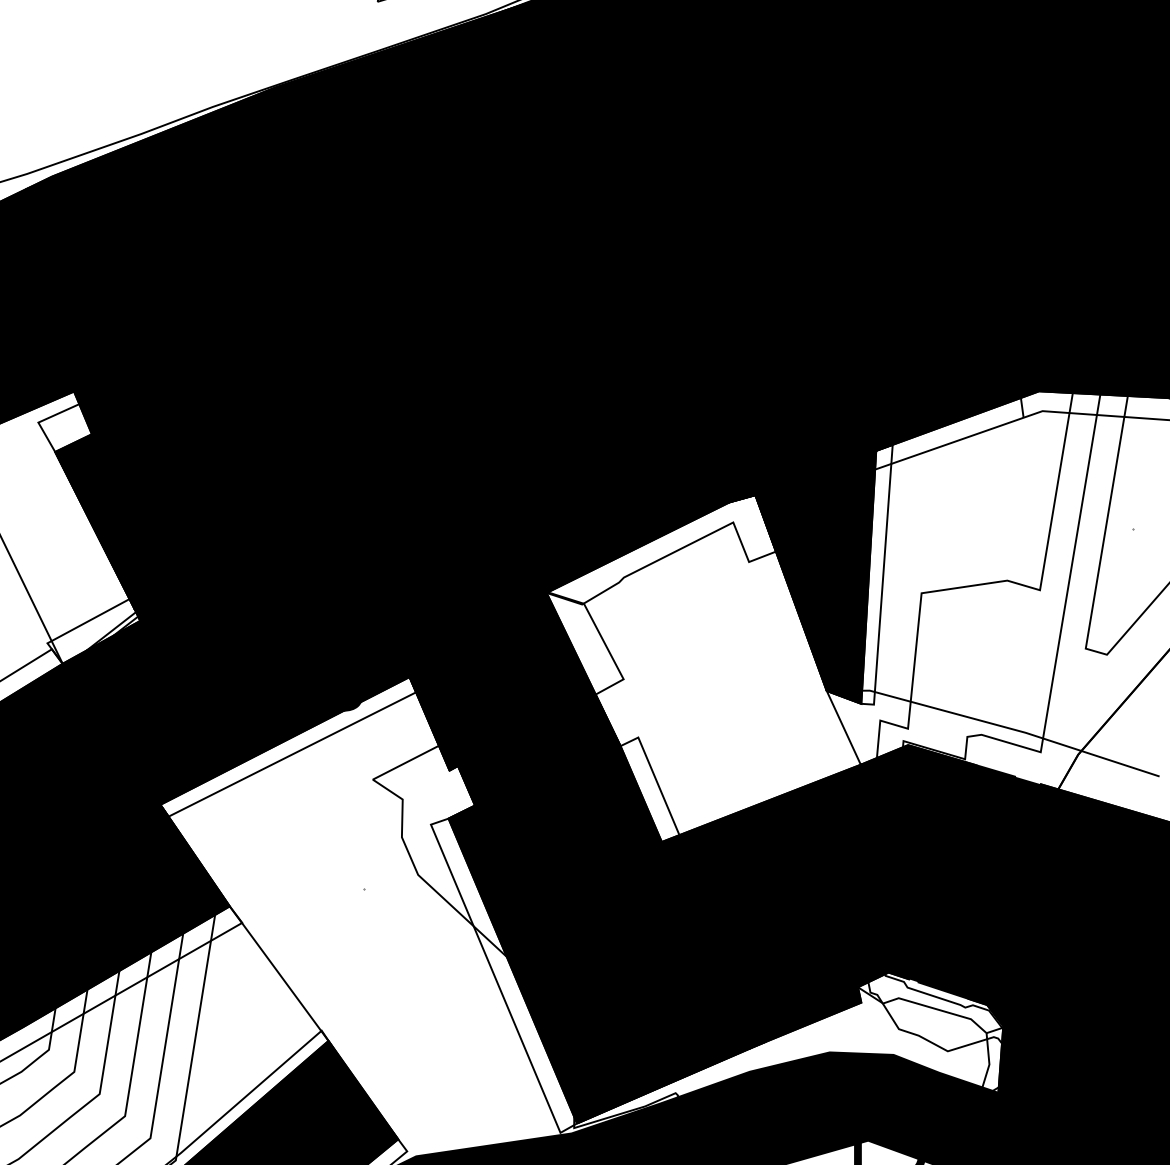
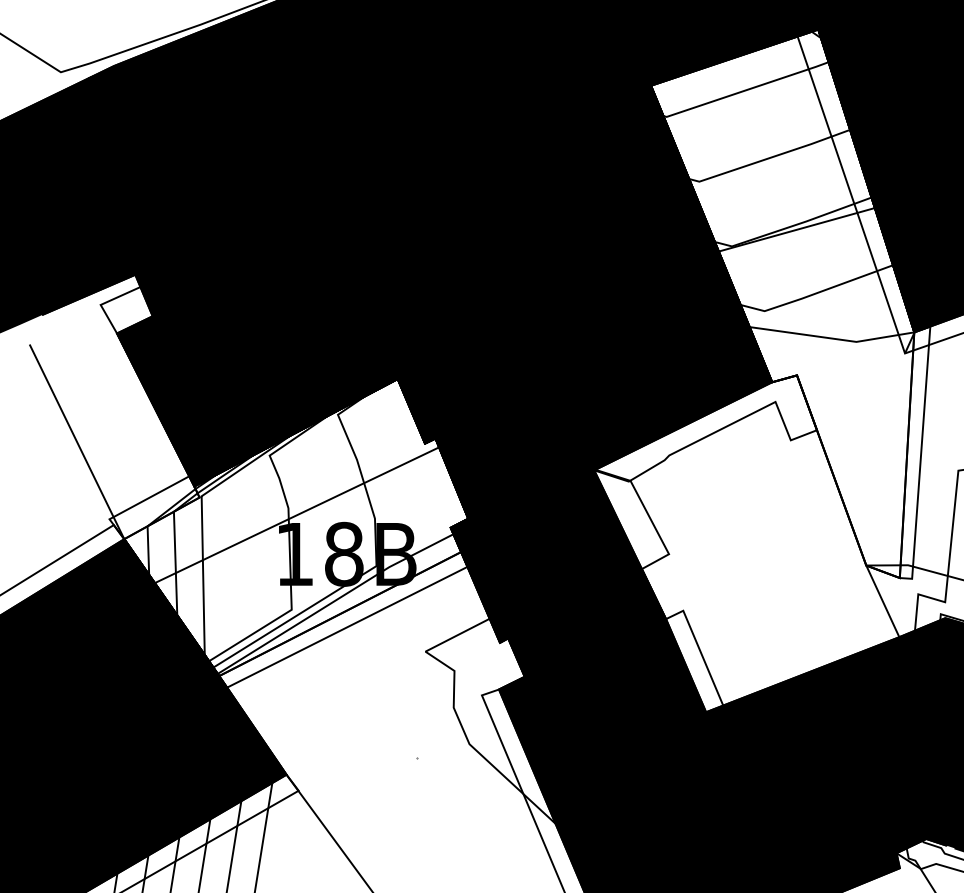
fill: (740, 421) -> (782, 303), removed
fill: (239, 651) -> (295, 527), removed

